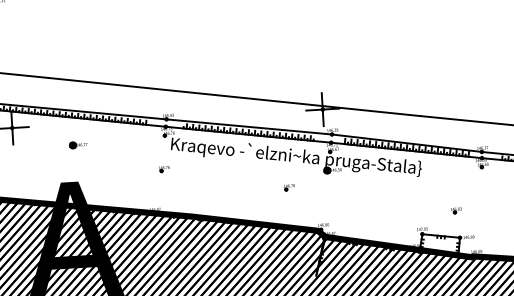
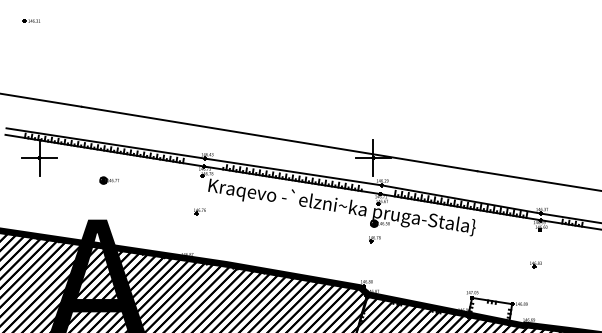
part: (289, 187) -> (374, 239), moved
part: (455, 210) -> (535, 264), moved

